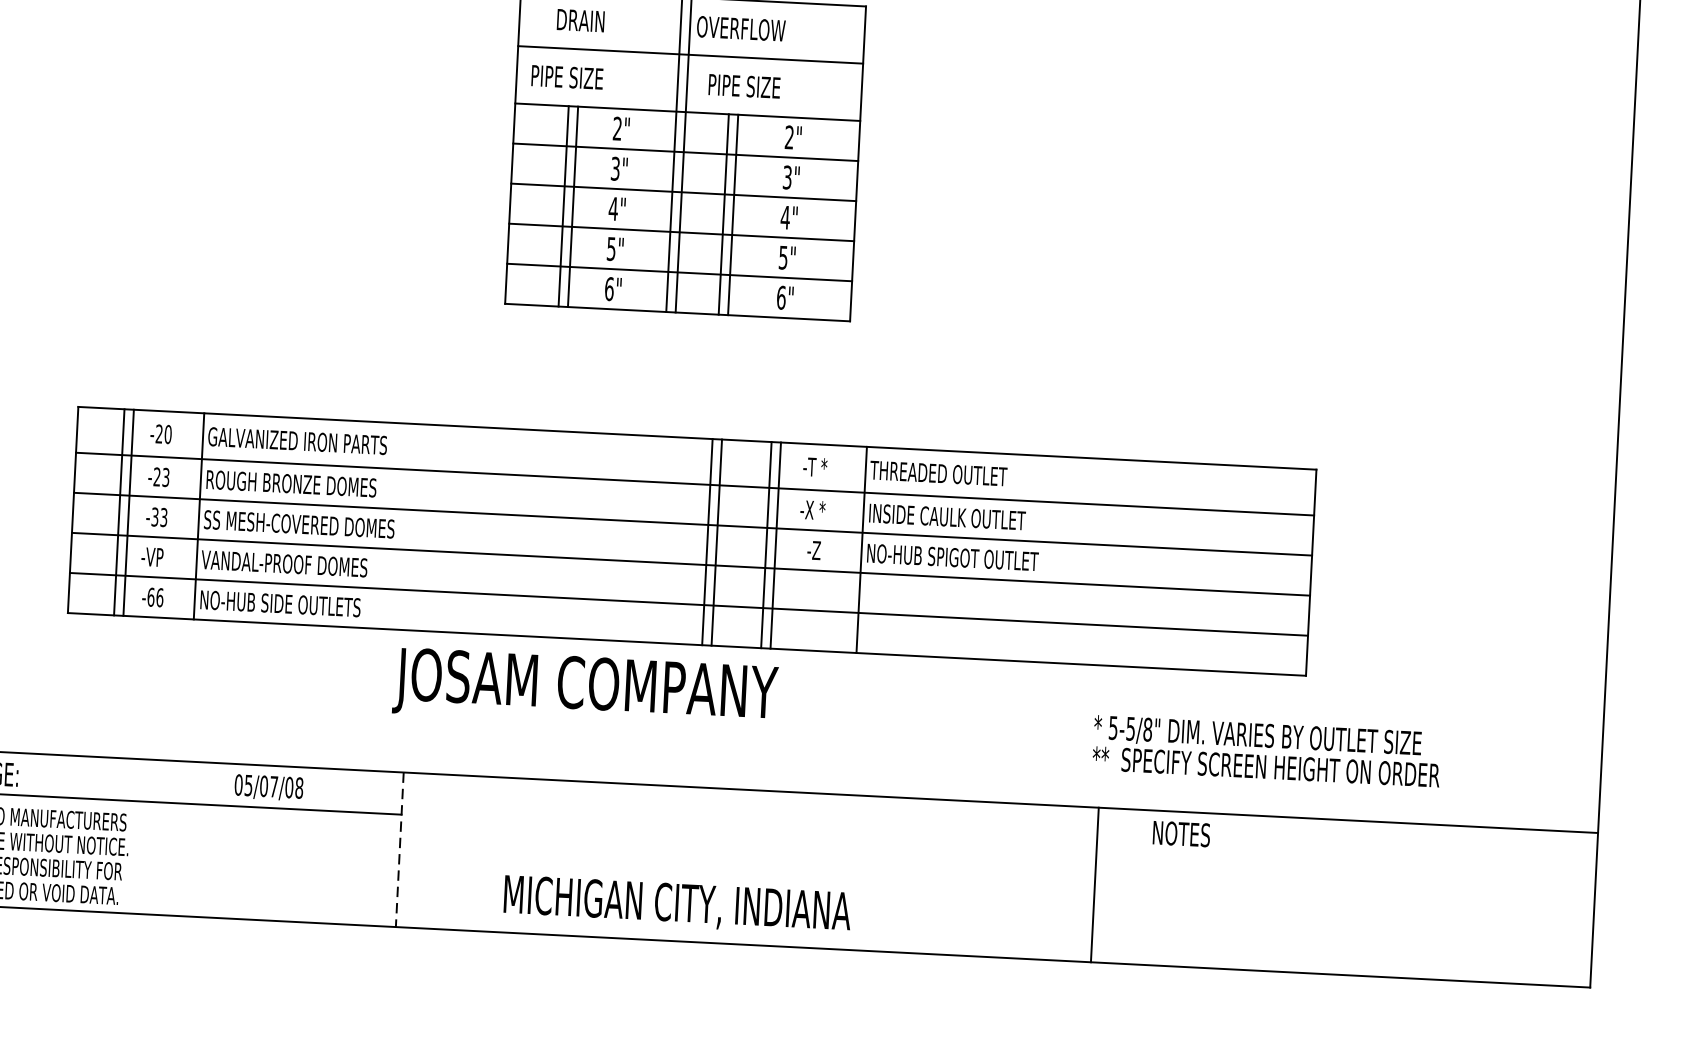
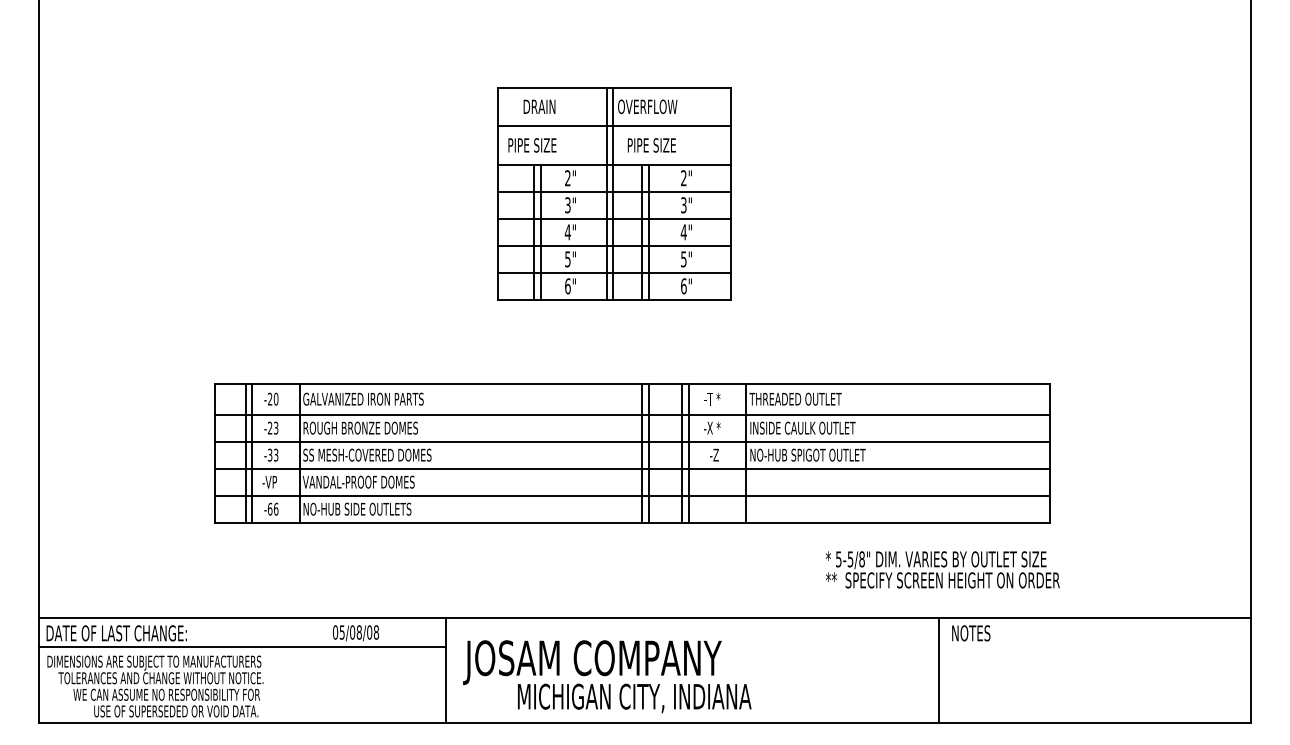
text: (585, 689) -> (592, 662), moved
text: (1266, 750) -> (942, 569), moved
text: (272, 786) -> (358, 632), 05/07/08 -> 05/08/08
line: (400, 851) -> (446, 671), dashed -> solid
line: (1094, 884) -> (938, 670), moved

